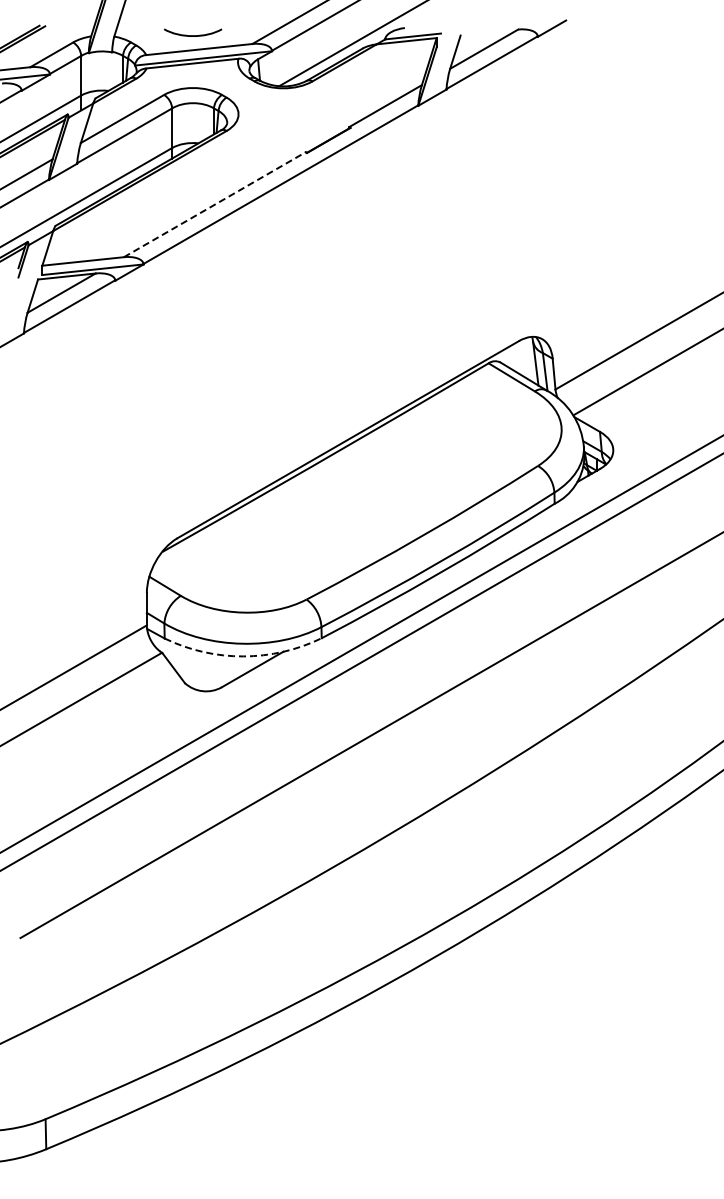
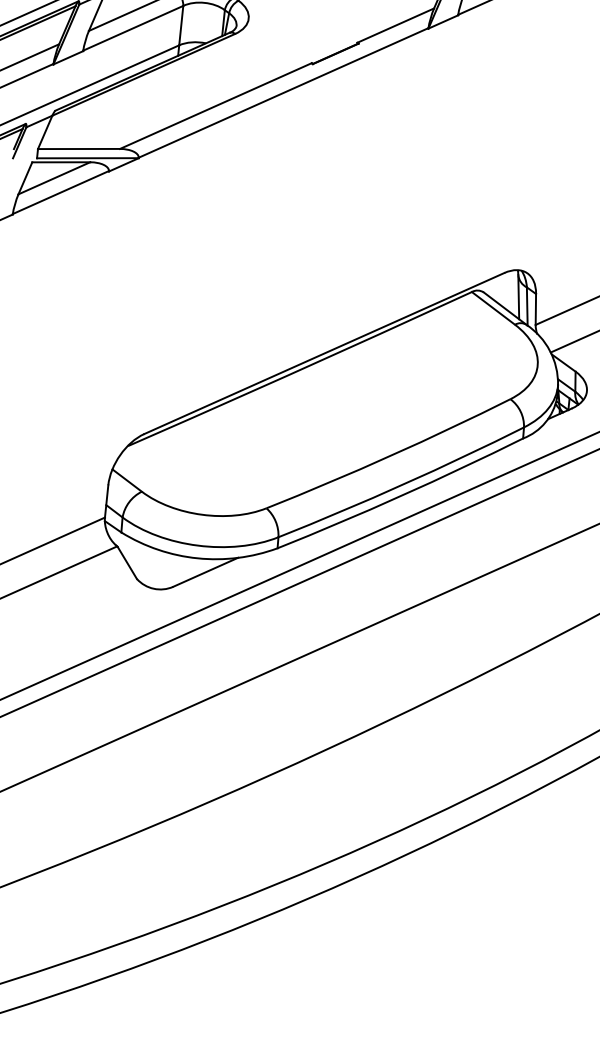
line: (215, 204) -> (216, 105), dashed -> solid
arc: (243, 656) -> (197, 558), dashed -> solid

